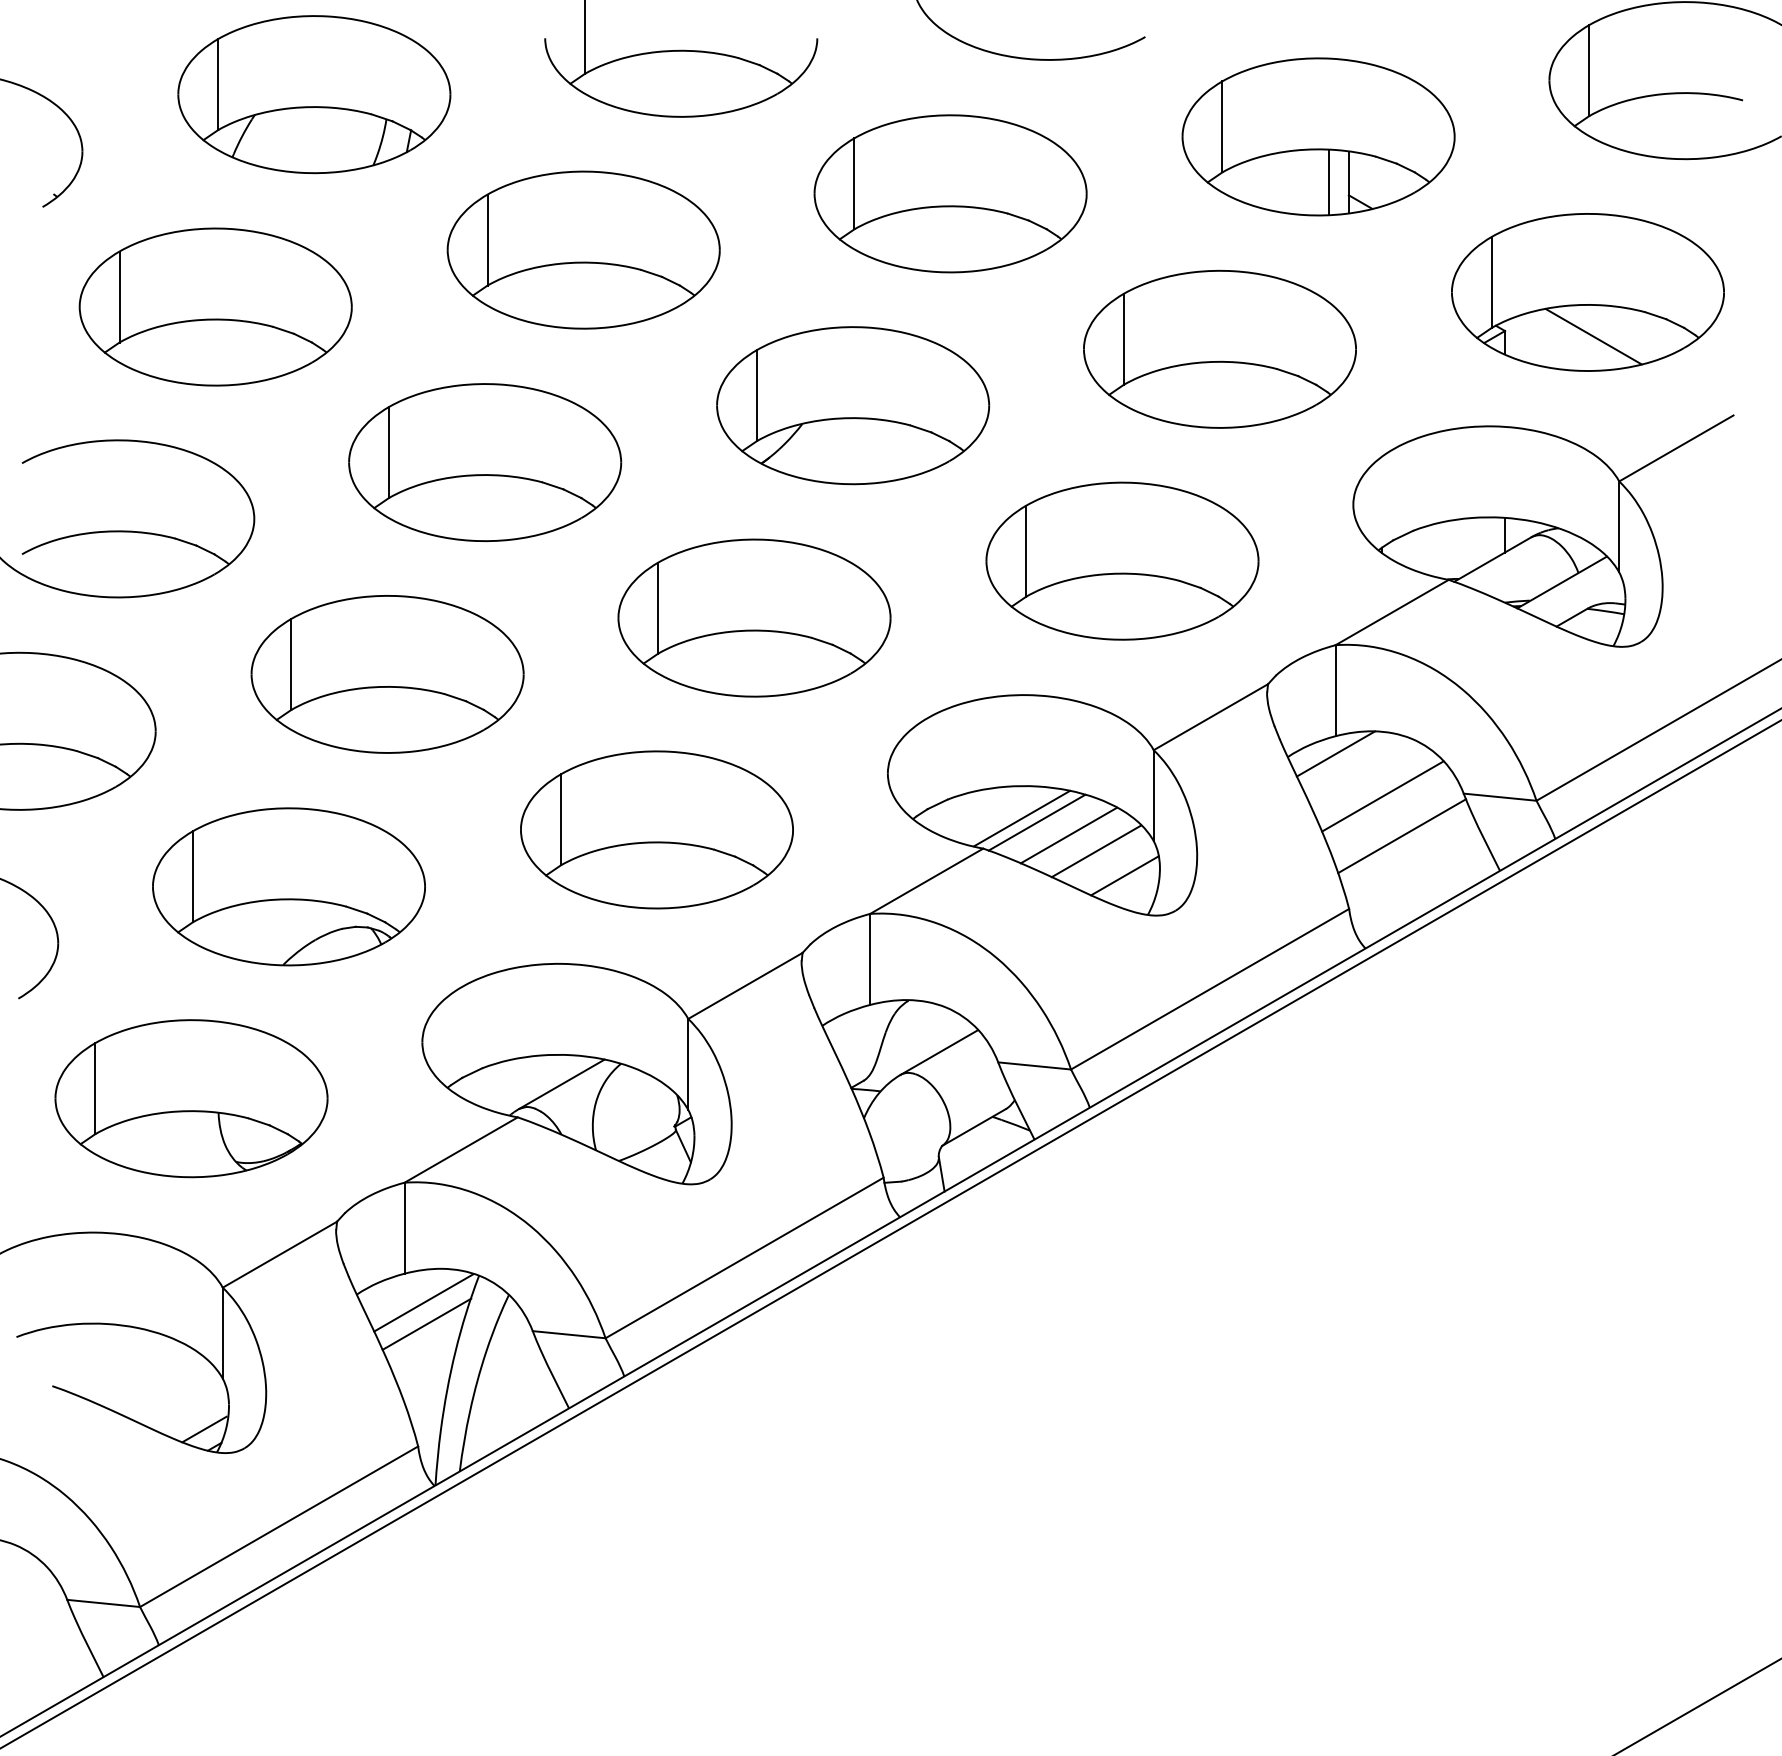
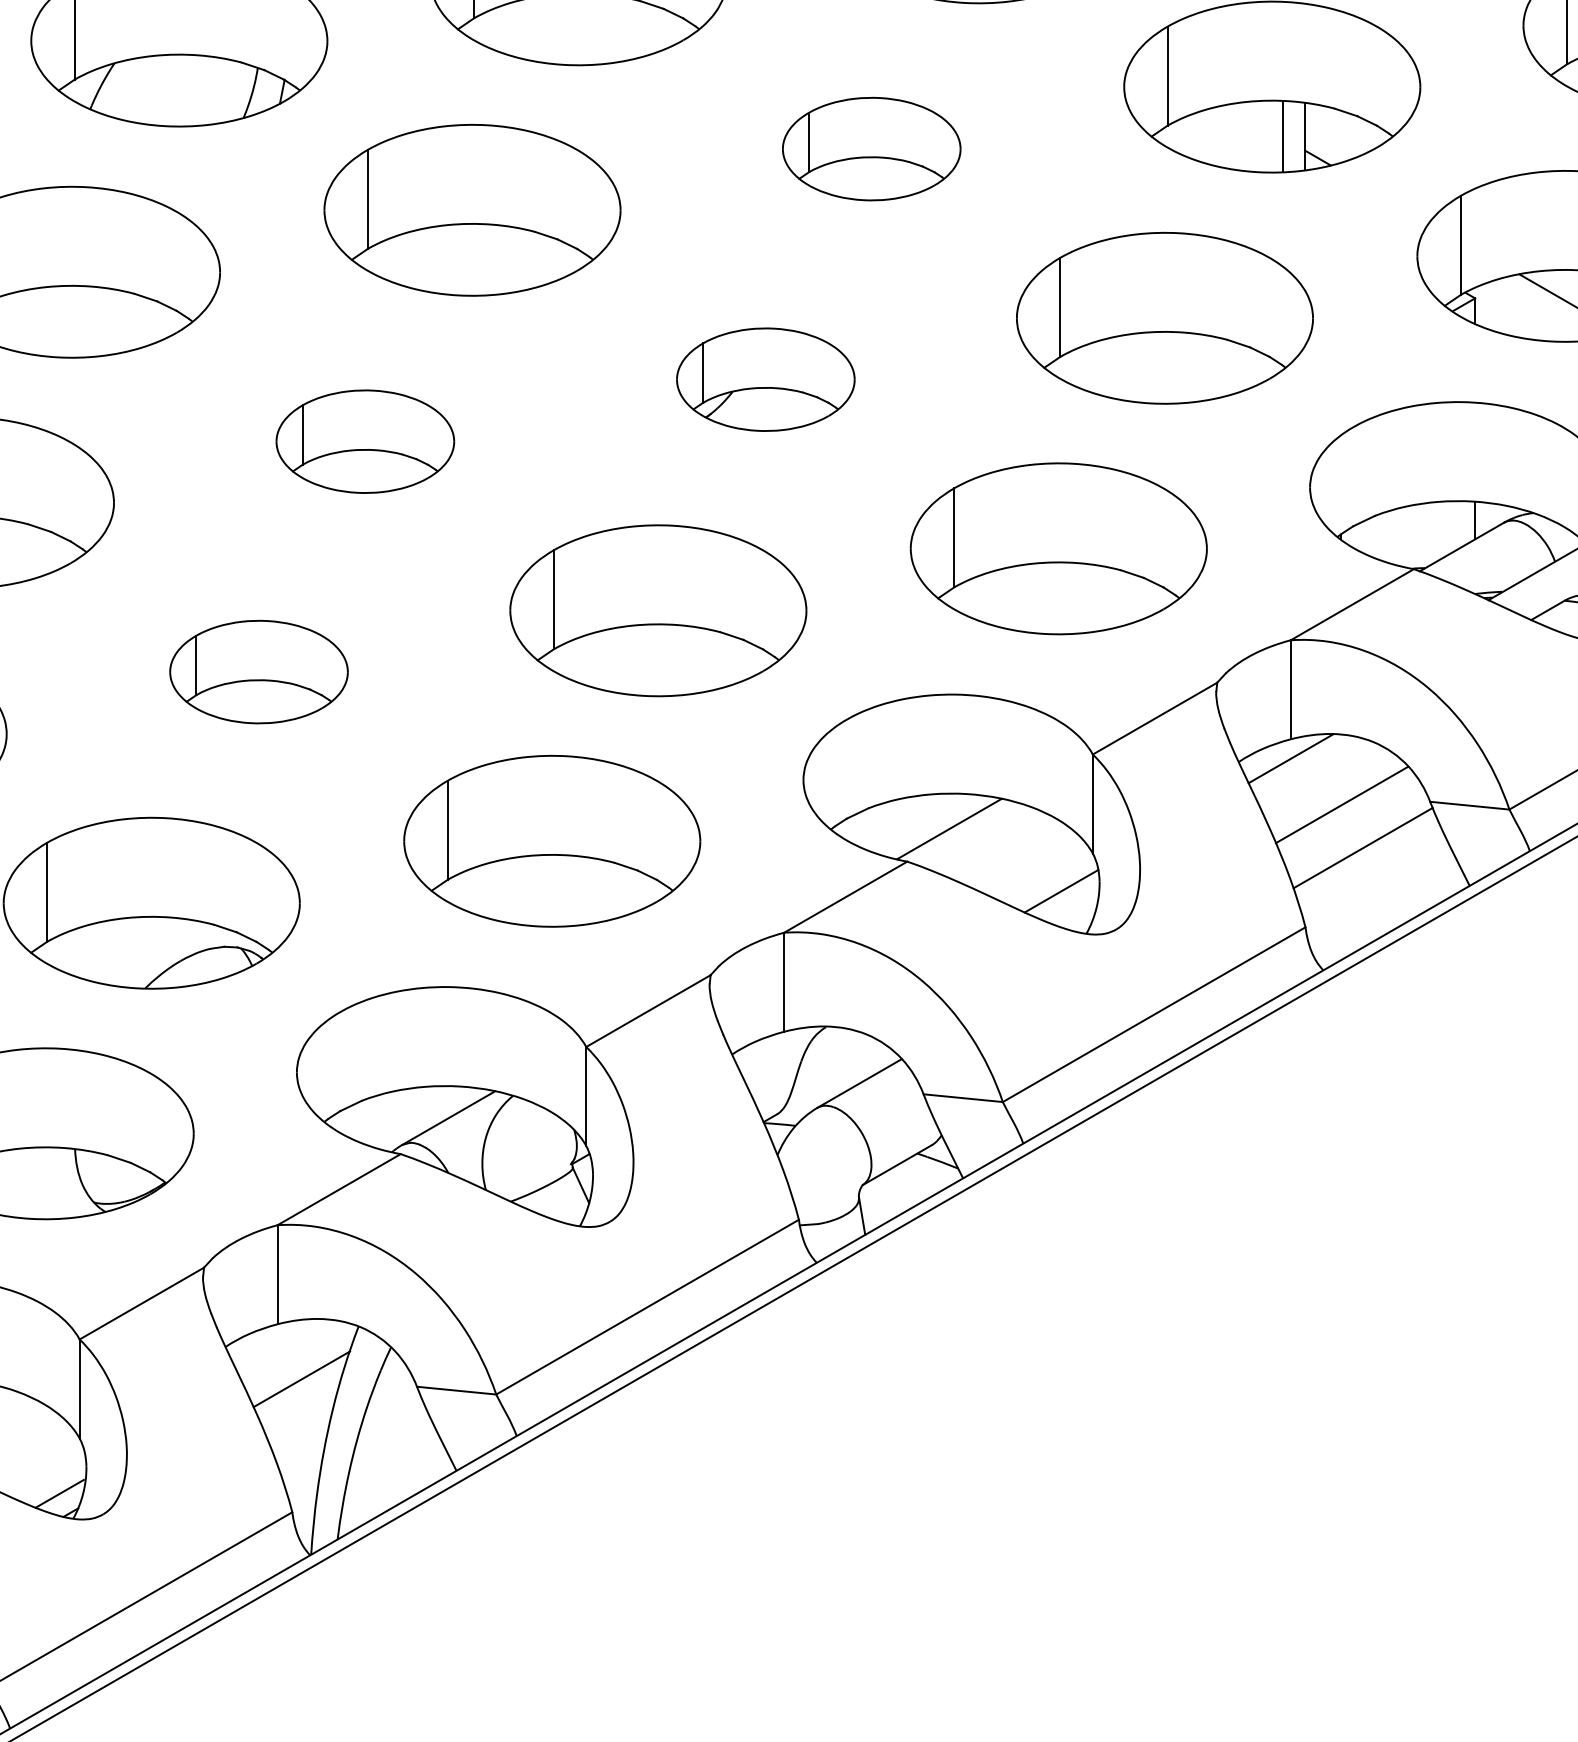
part: (950, 193) -> (871, 148), size x0.6
part: (853, 405) -> (766, 379), size x0.6
part: (485, 462) -> (365, 441), size x0.6
part: (387, 674) -> (258, 672), size x0.6
line: (1036, 822) -> (965, 833), removed
line: (1068, 835) -> (1000, 847), removed
line: (1096, 851) -> (1030, 864), removed
line: (423, 1302) -> (298, 1355), removed

